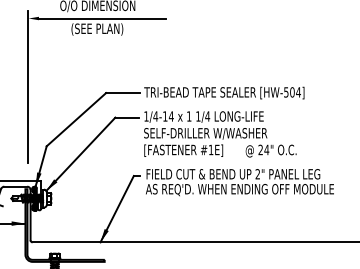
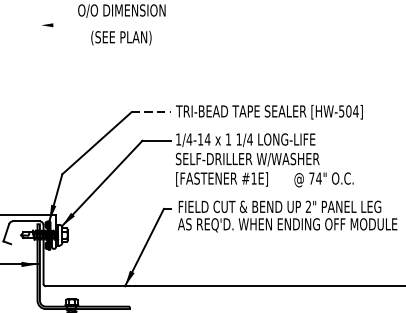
line: (101, 18) -> (126, 25), removed
line: (27, 86) -> (39, 104), removed
line: (122, 93) -> (150, 112), solid -> dashed
text: (260, 149) -> (311, 178), 24" -> 74"

